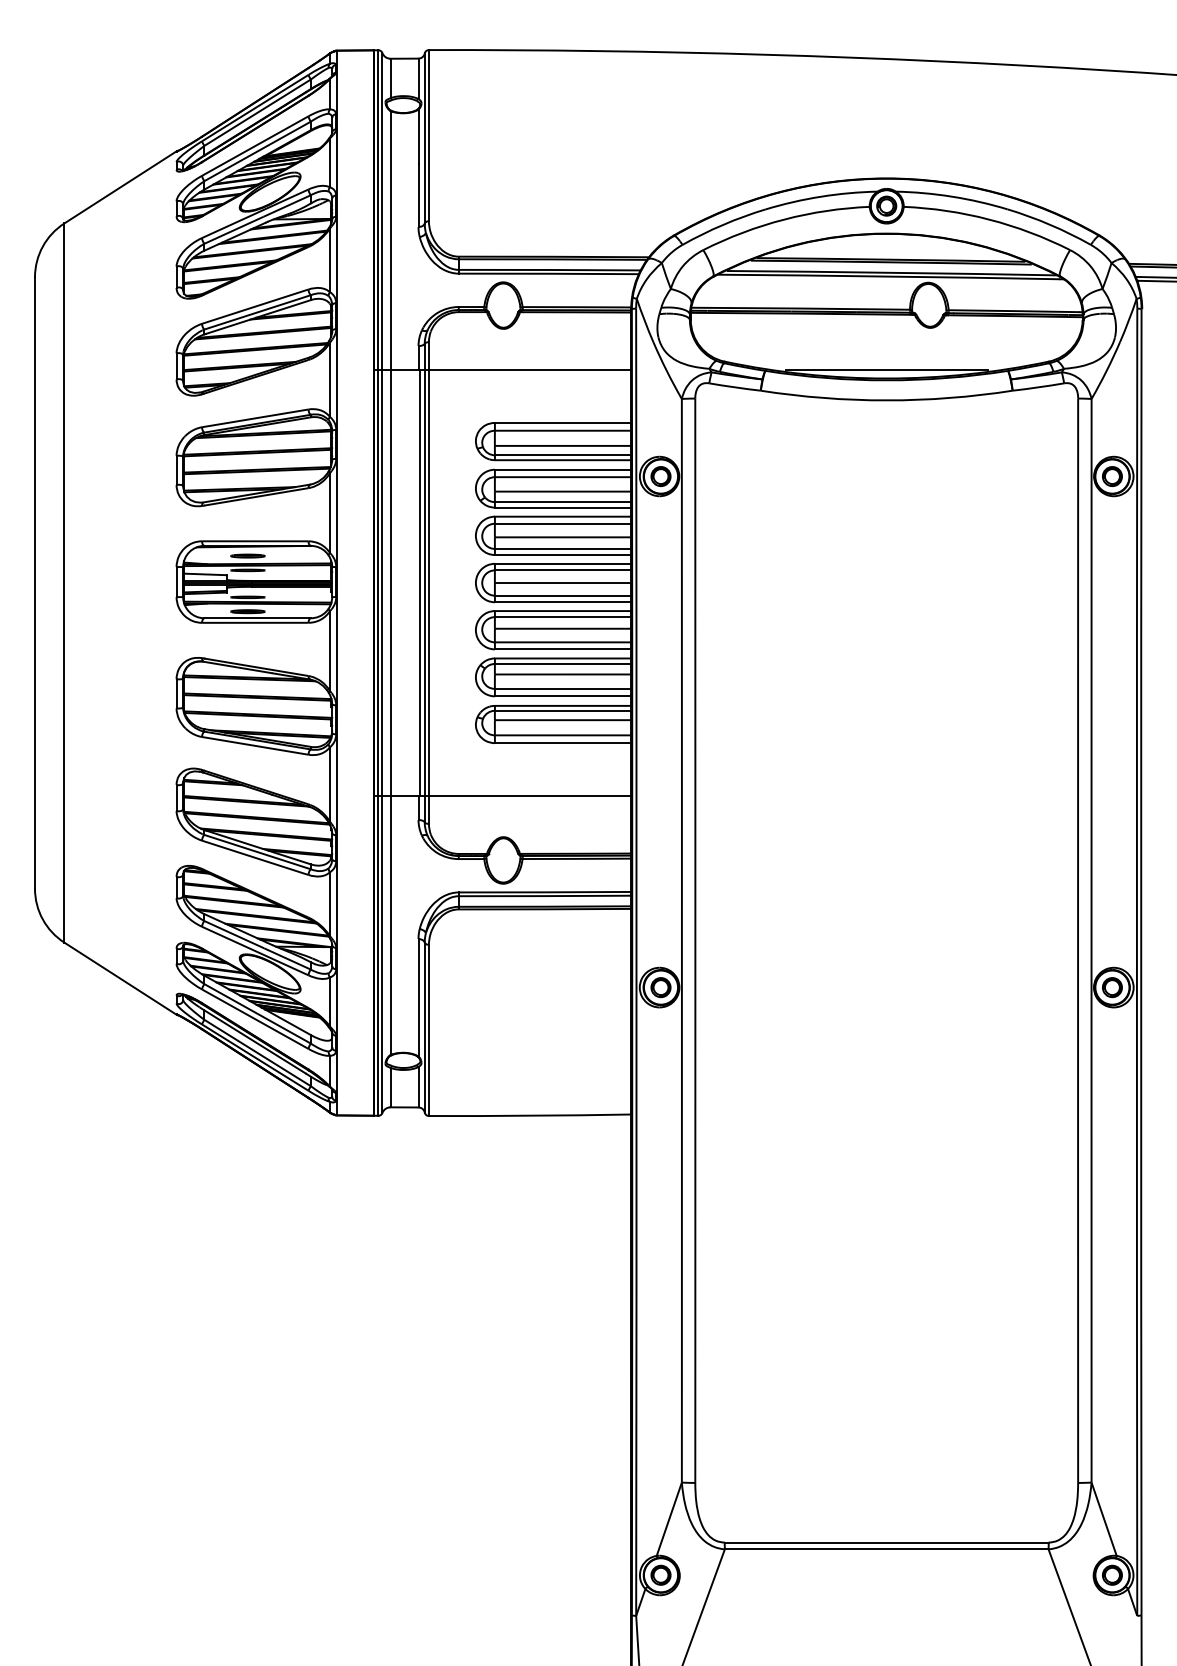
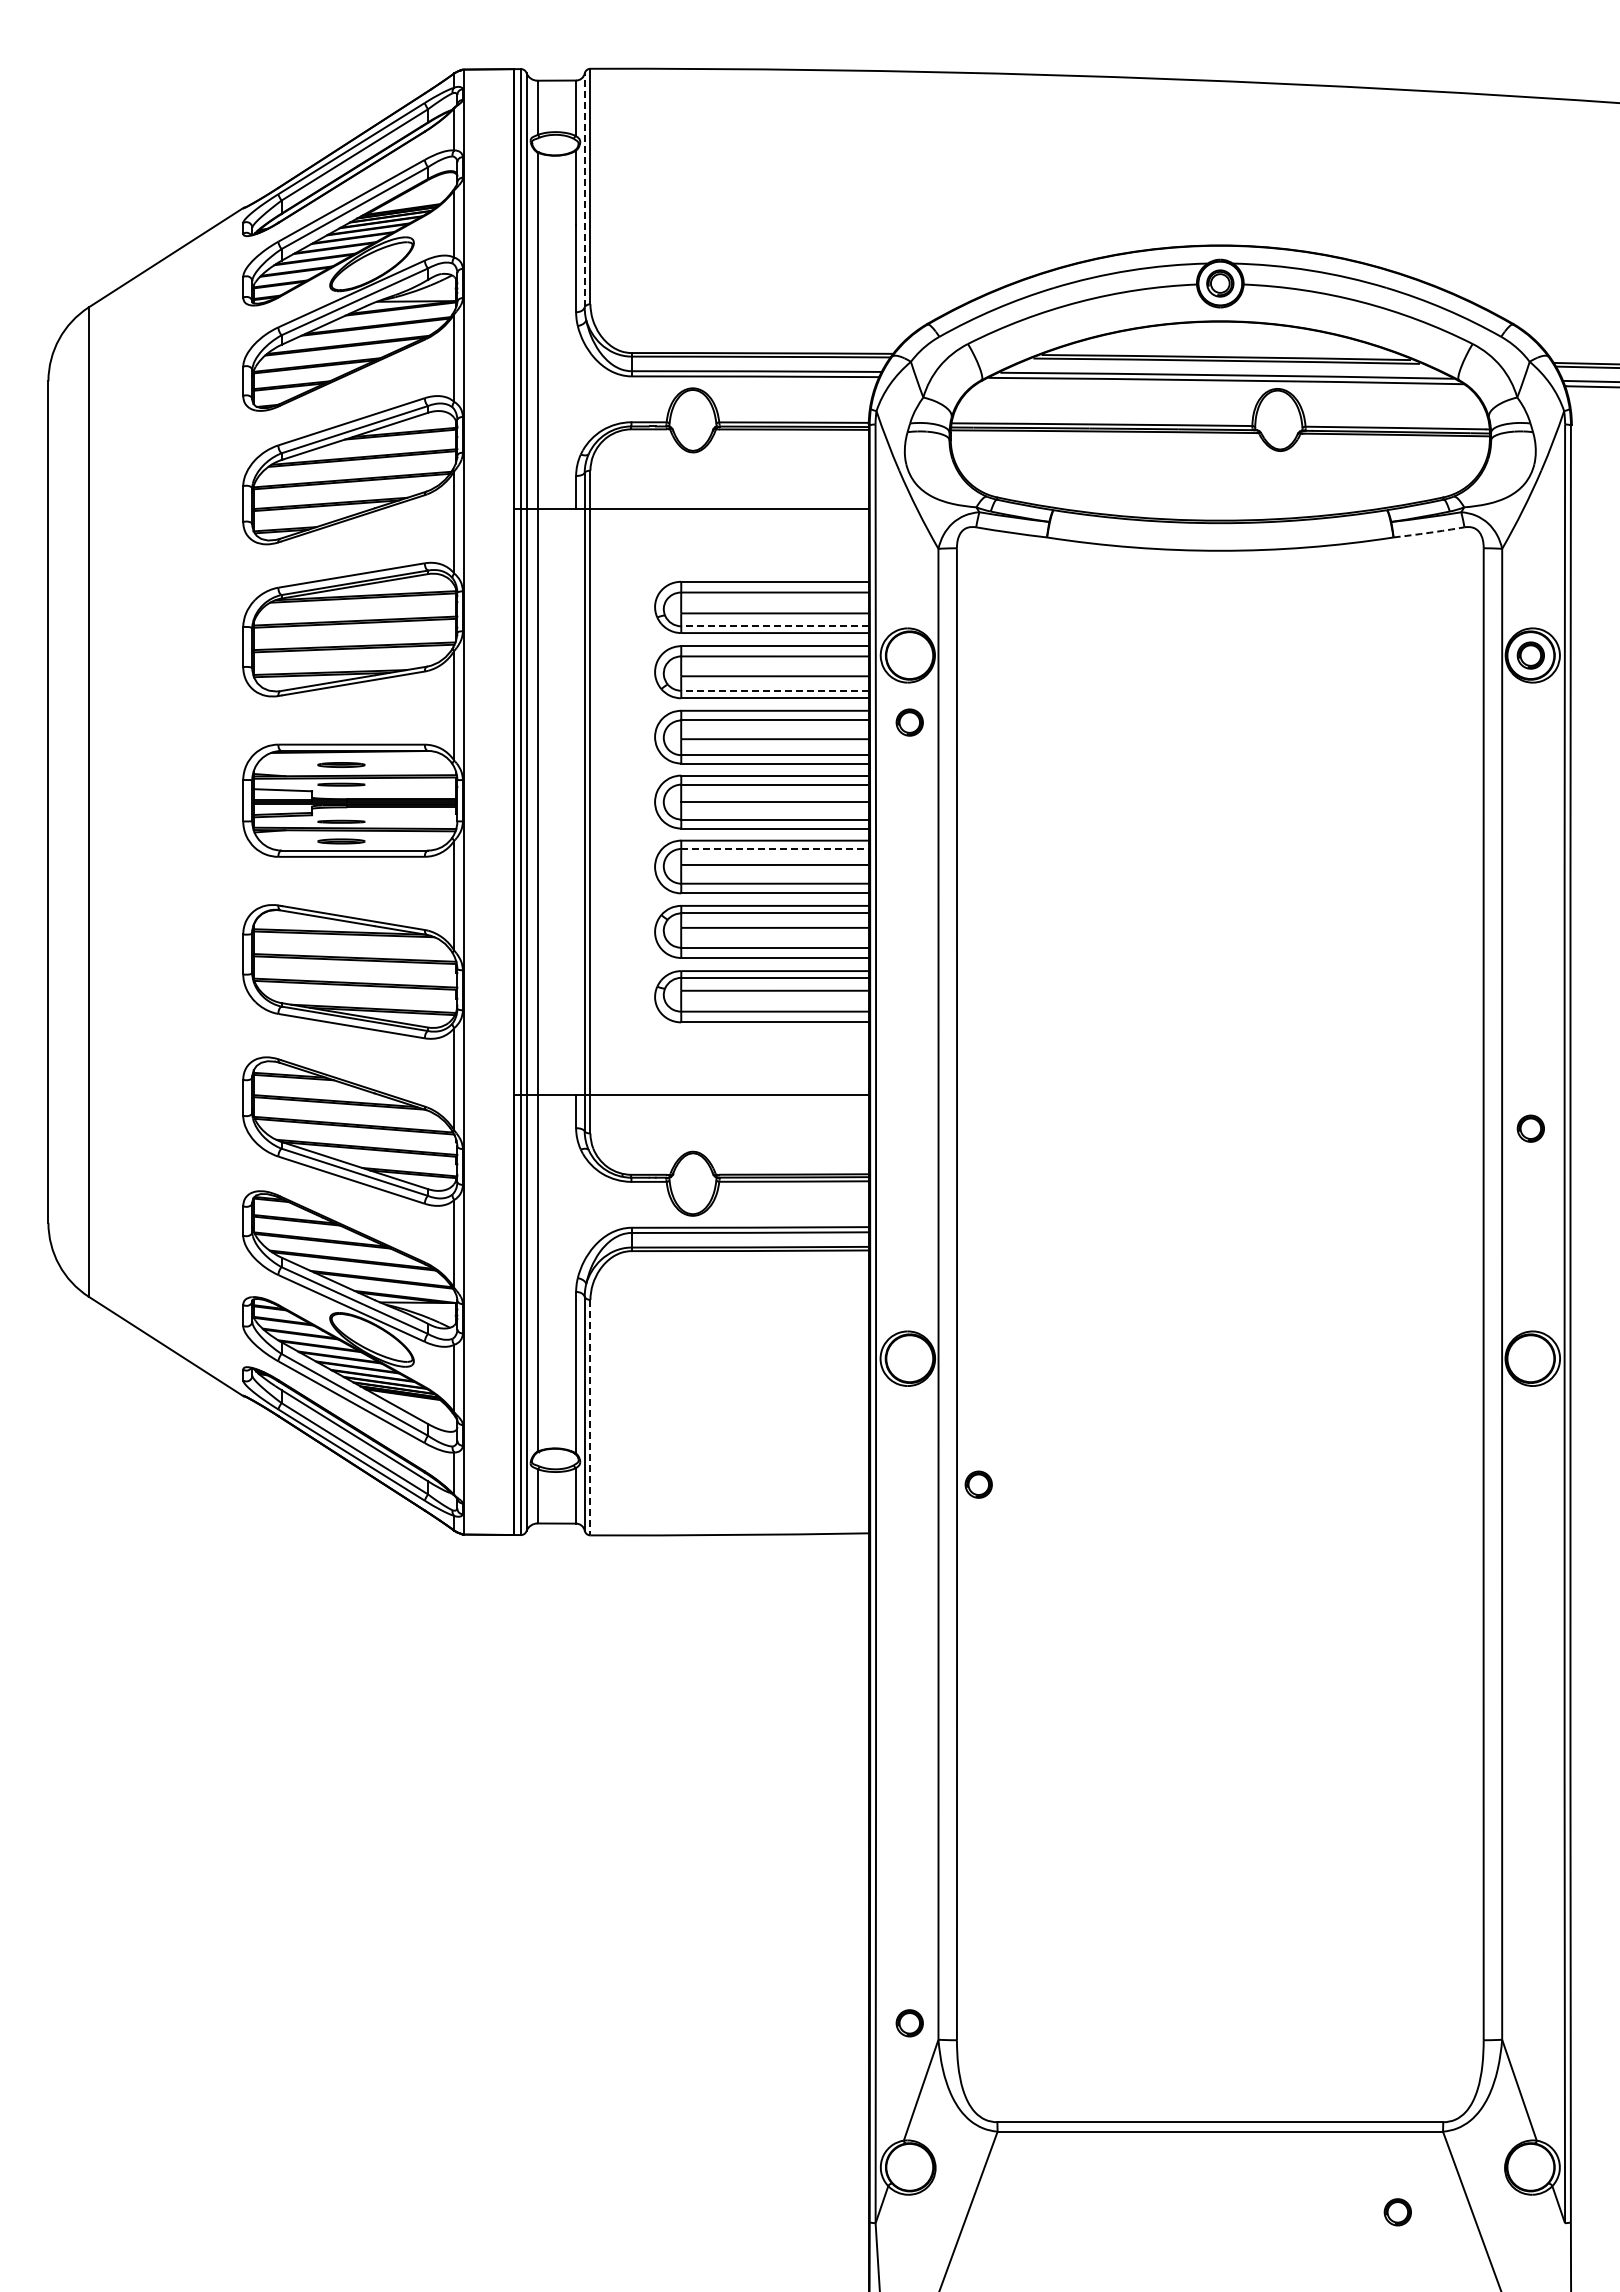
line: (424, 138) -> (584, 190), solid -> dashed
line: (886, 370) -> (1220, 509), removed
arc: (1038, 387) -> (1429, 532), solid -> dashed
line: (563, 455) -> (775, 626), solid -> dashed
part: (660, 476) -> (909, 722), moved
line: (563, 501) -> (775, 690), solid -> dashed
line: (420, 583) -> (578, 802), removed
line: (563, 616) -> (775, 848), solid -> dashed
part: (660, 987) -> (978, 1484), moved
part: (1112, 987) -> (1530, 1128), moved
line: (428, 1030) -> (590, 1417), solid -> dashed
part: (660, 1575) -> (909, 2023), moved
part: (1112, 1575) -> (1397, 2212), moved

